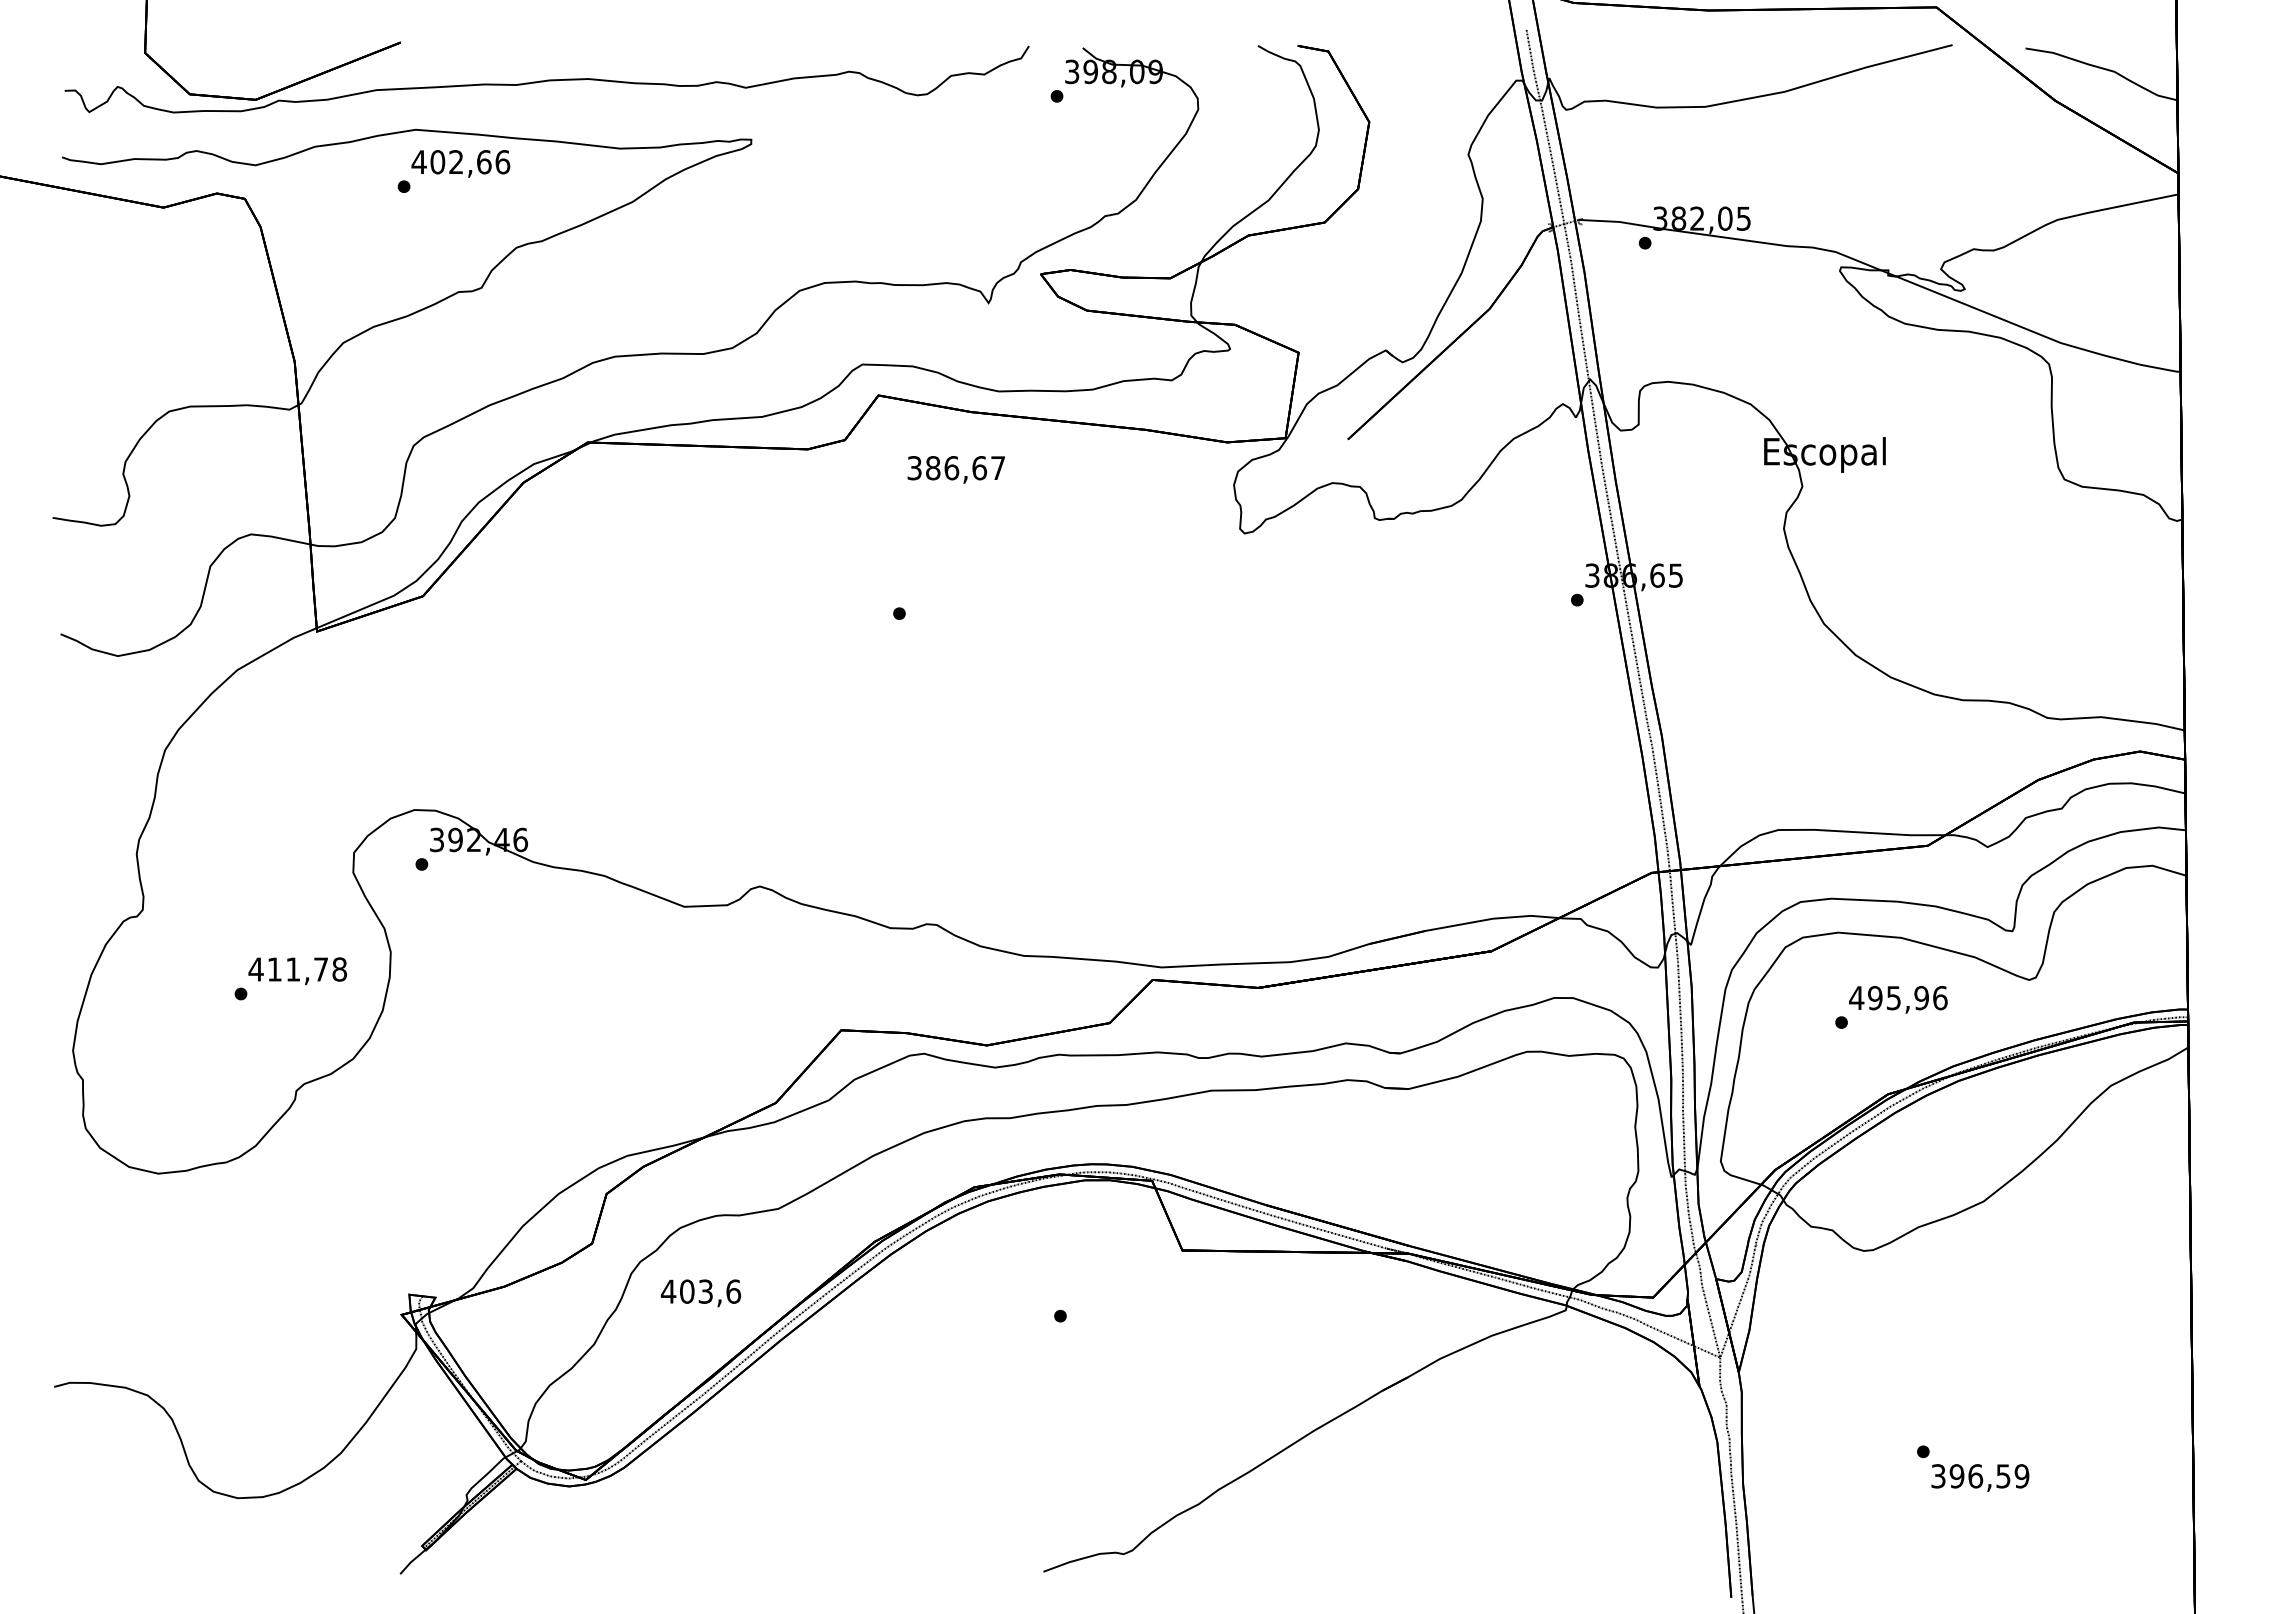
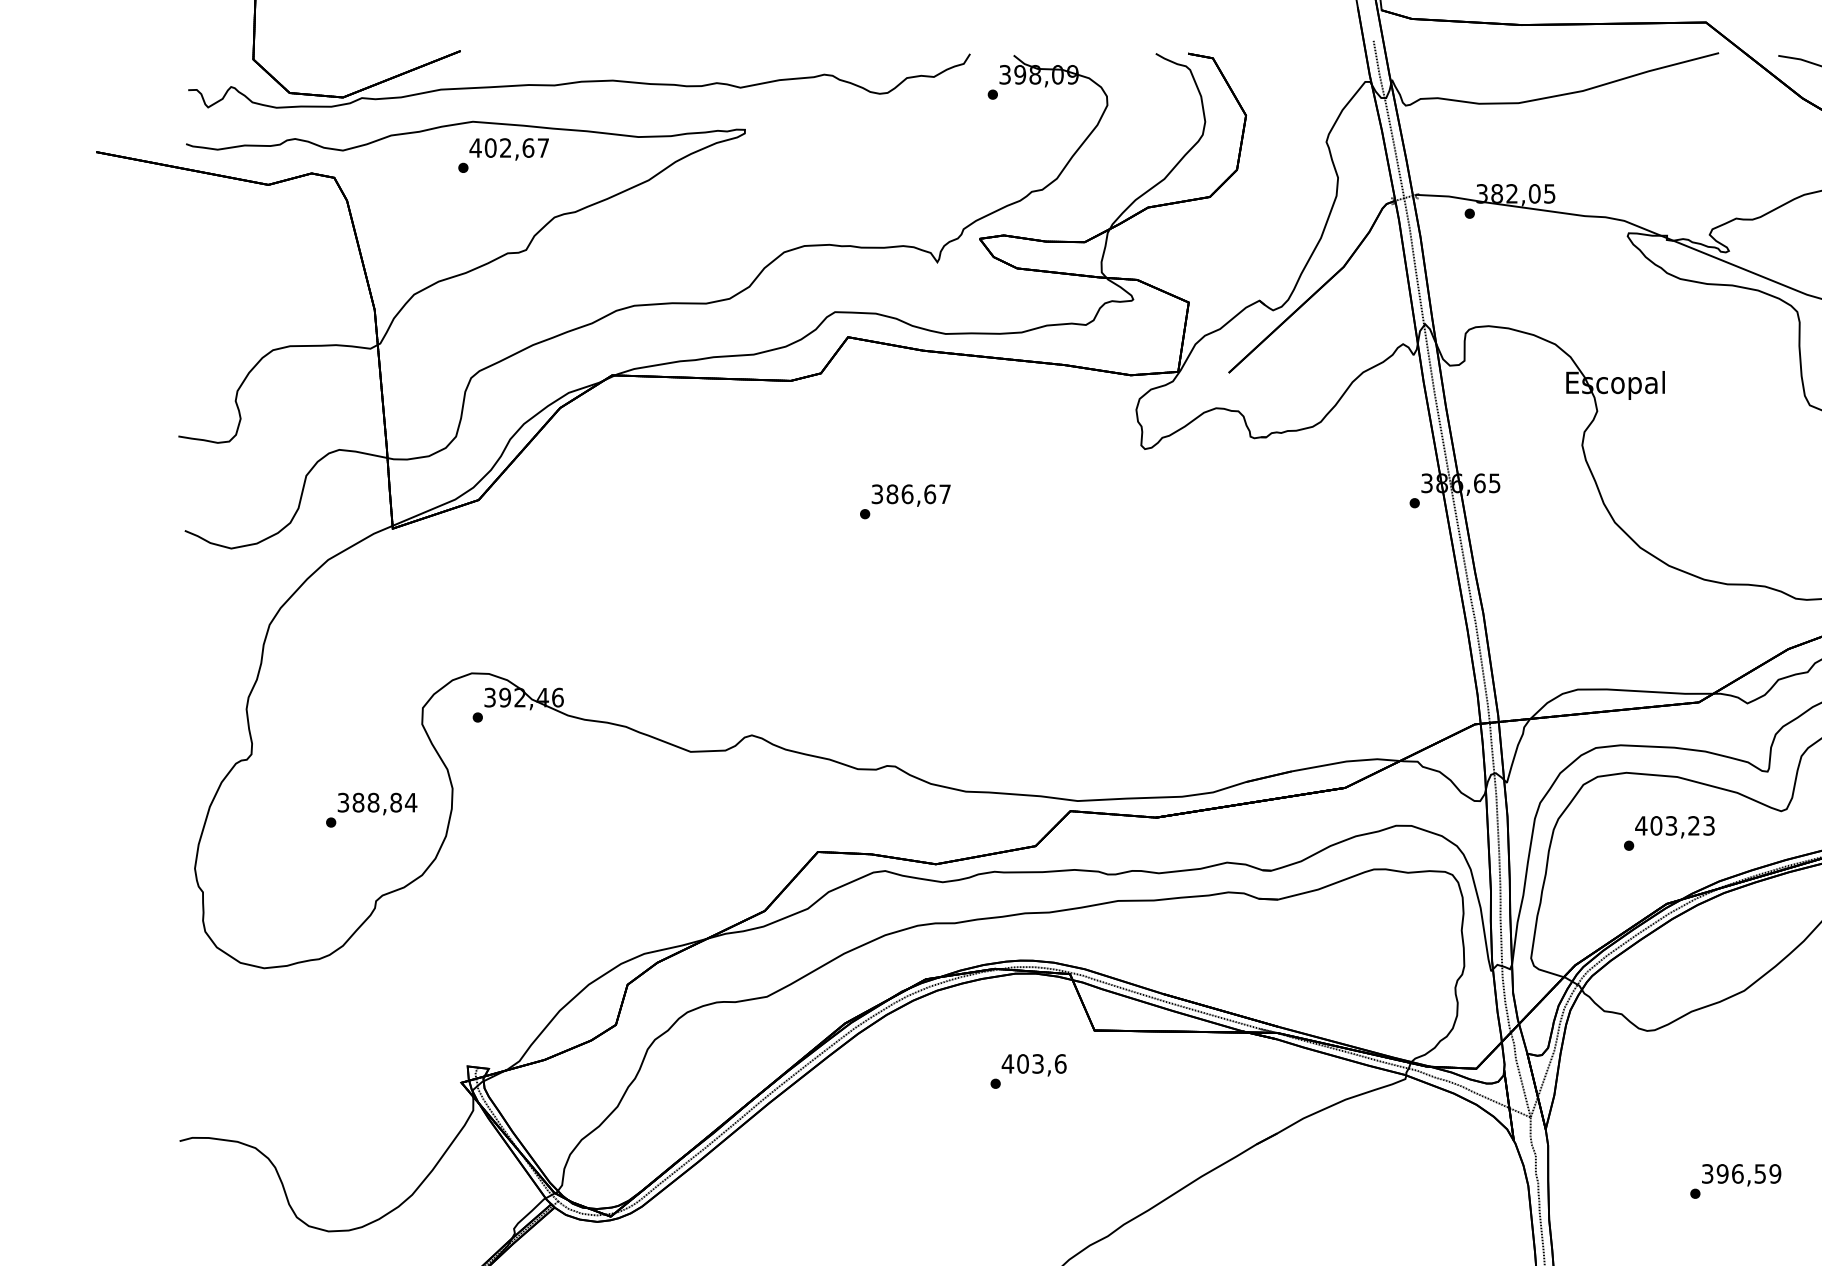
text: (502, 162) -> (543, 148), 402,66 -> 402,67
text: (955, 469) -> (910, 495), moved
text: (297, 969) -> (376, 802), 411,78 -> 388,84
text: (1907, 997) -> (1682, 825), 495,96 -> 403,23
text: (700, 1293) -> (1033, 1065), moved
text: (1980, 1477) -> (1741, 1174), moved

